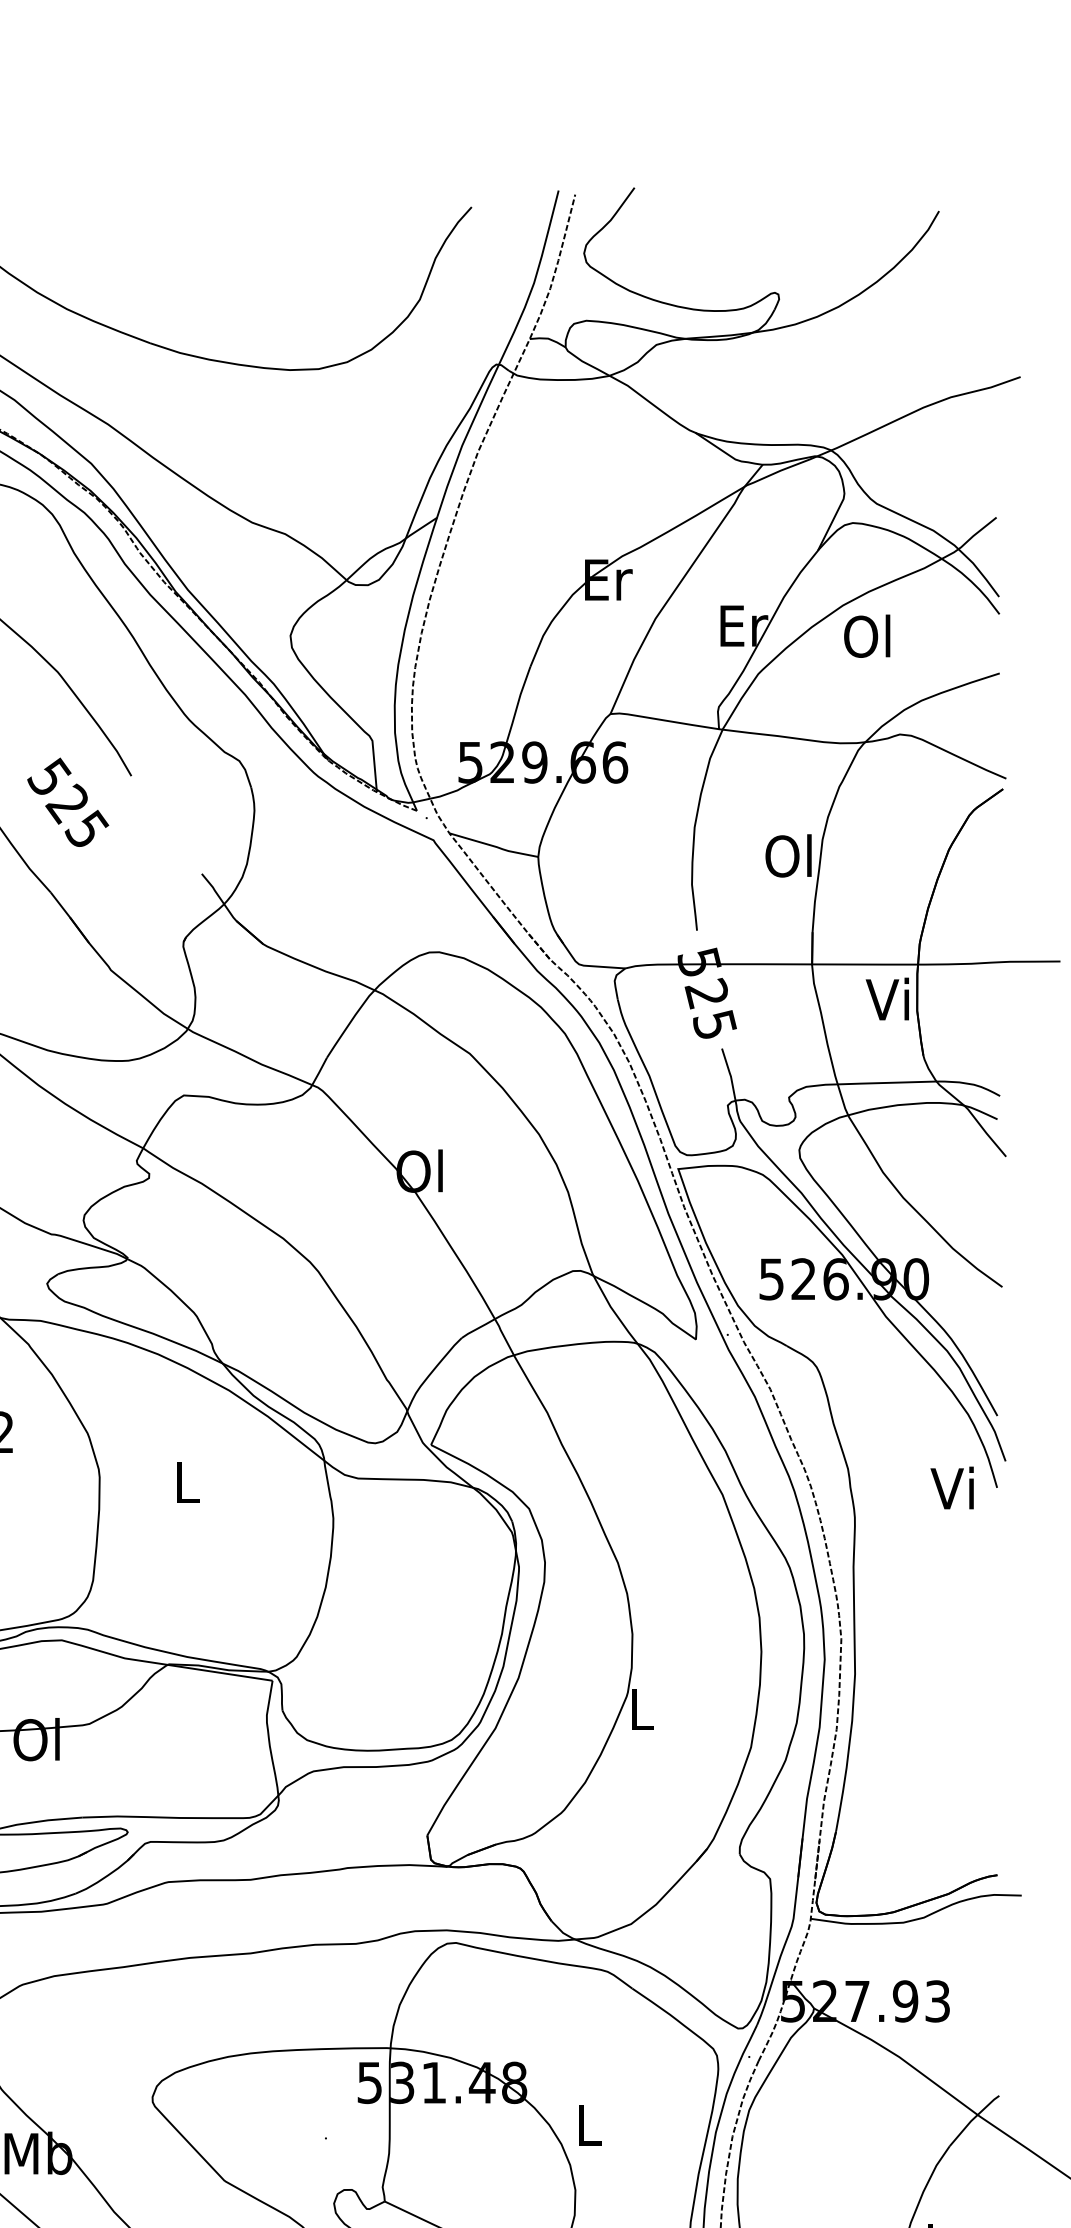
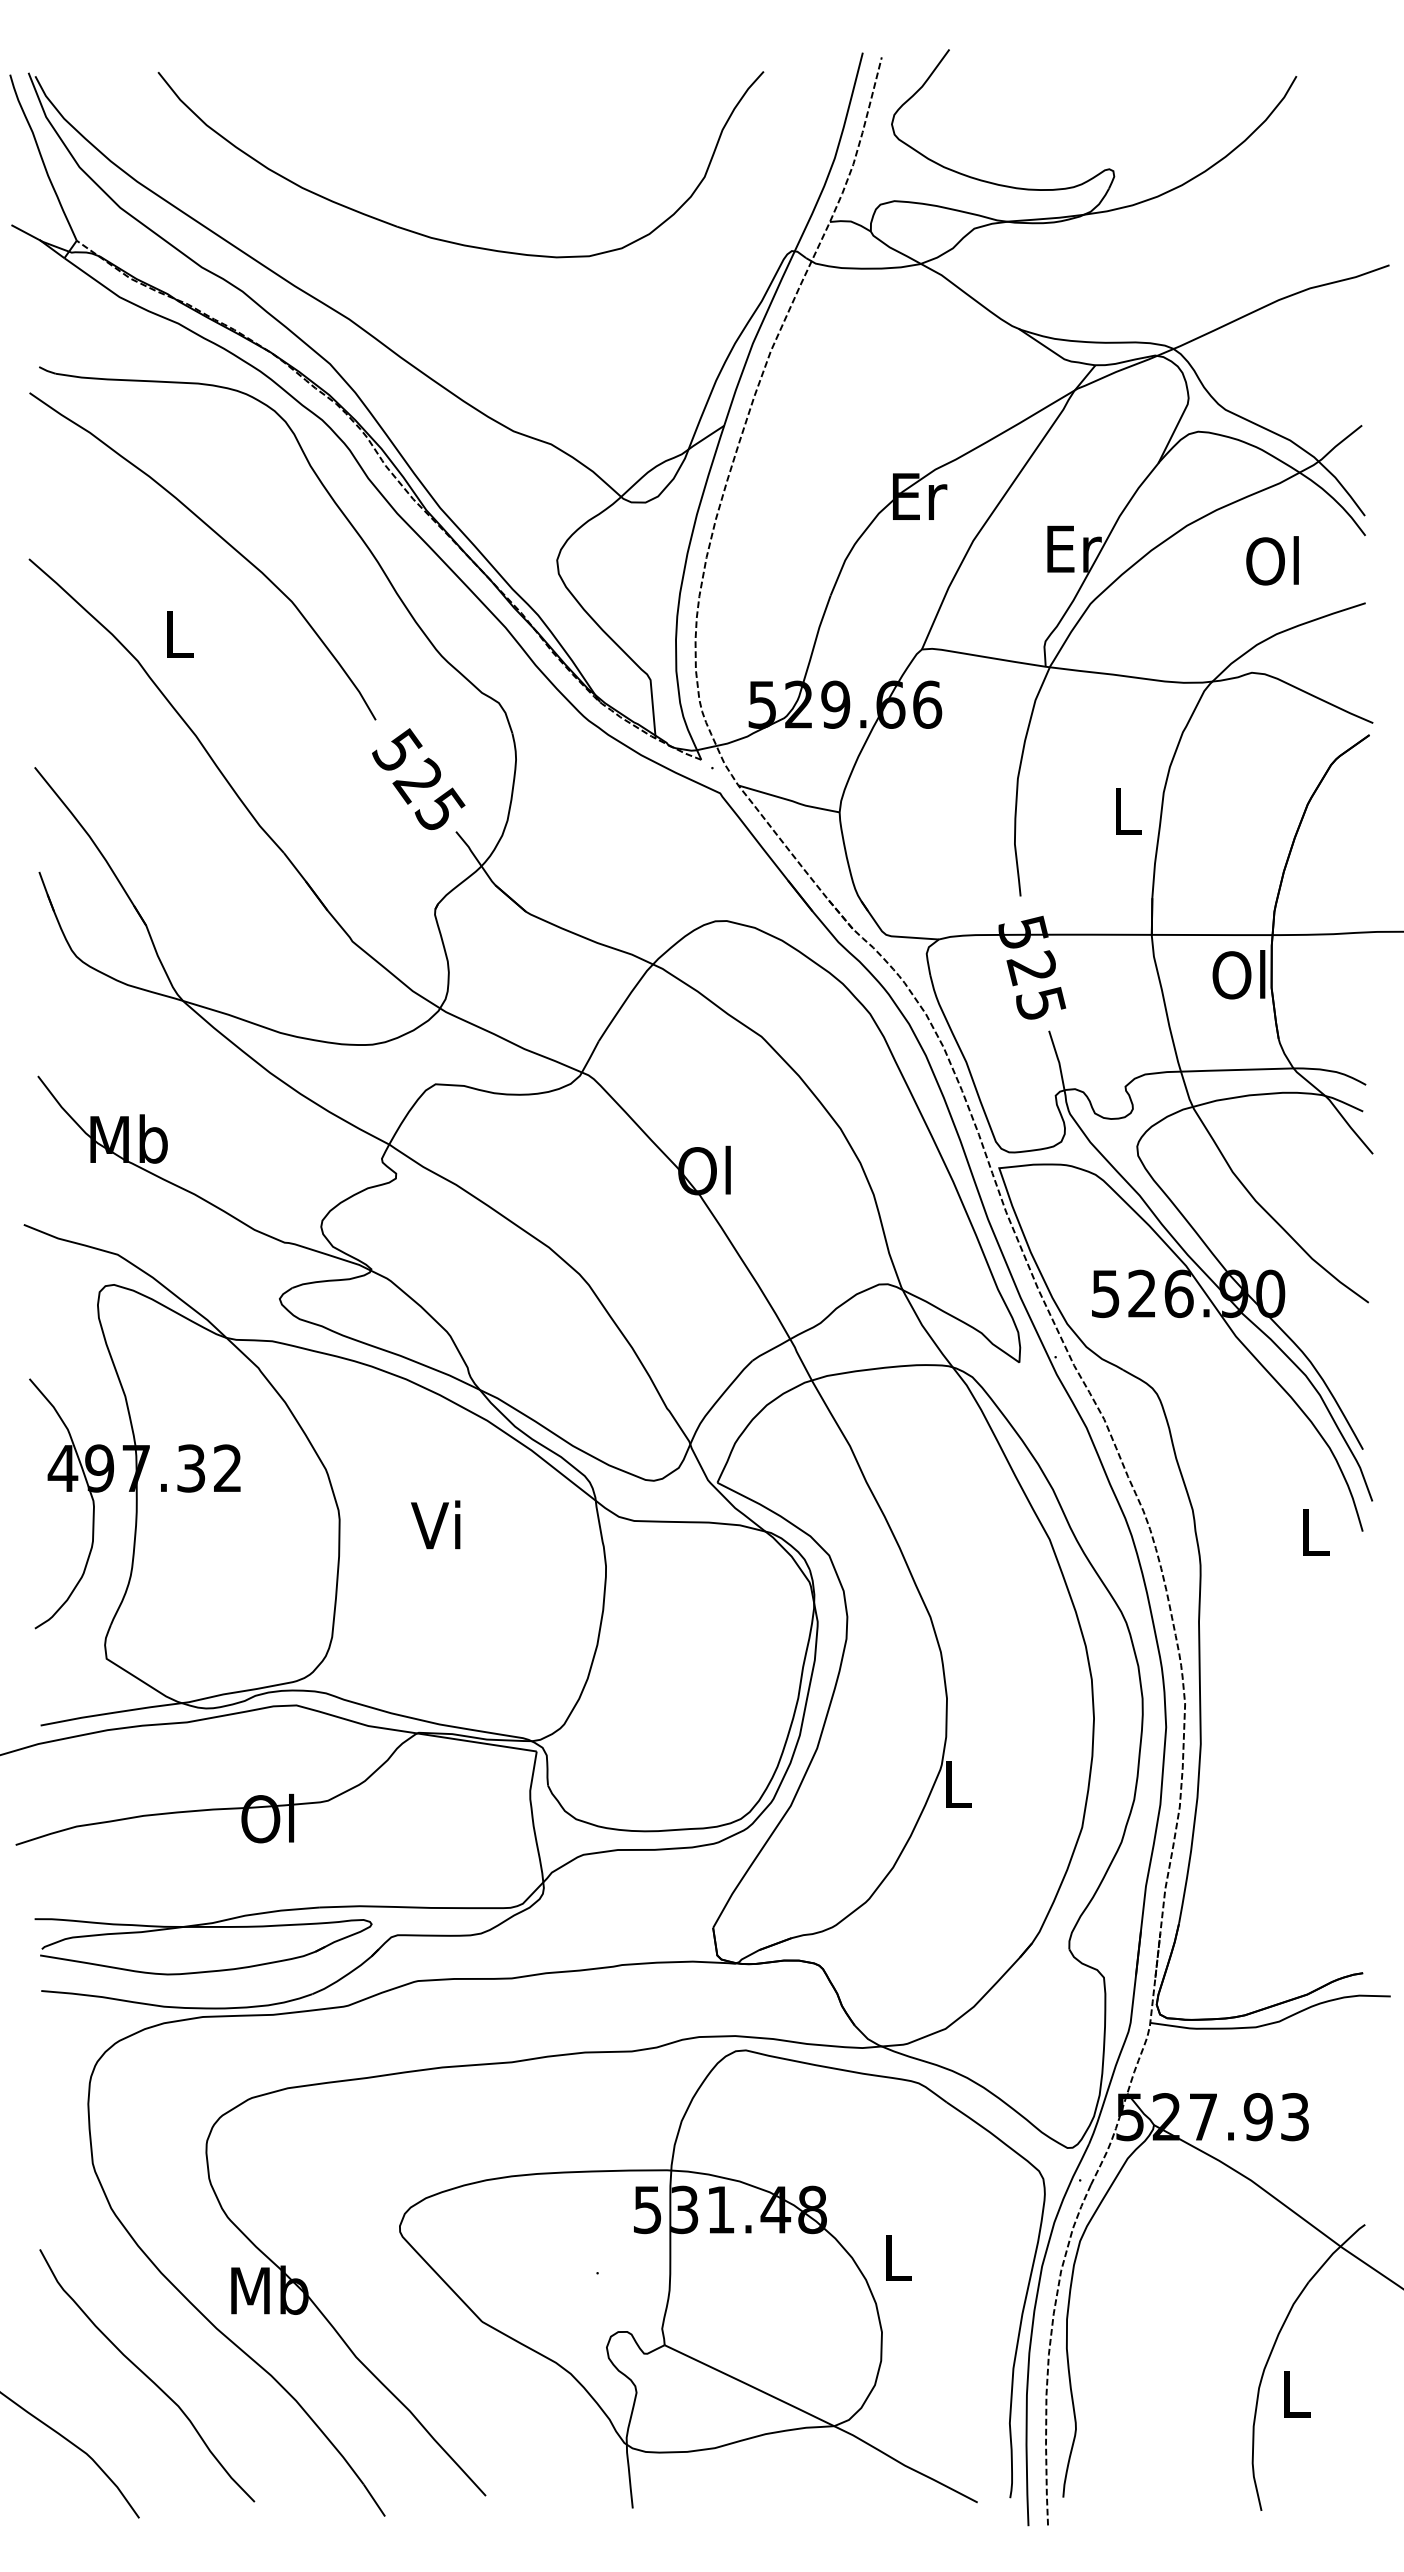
text: (867, 635) -> (1272, 560), moved
text: (67, 802) -> (418, 779), moved
text: (788, 855) -> (1124, 810), Ol -> L
text: (888, 999) -> (1238, 974), Vi -> Ol
text: (183, 1481) -> (435, 1524), L -> Vi
text: (952, 1487) -> (1311, 1531), Vi -> L

